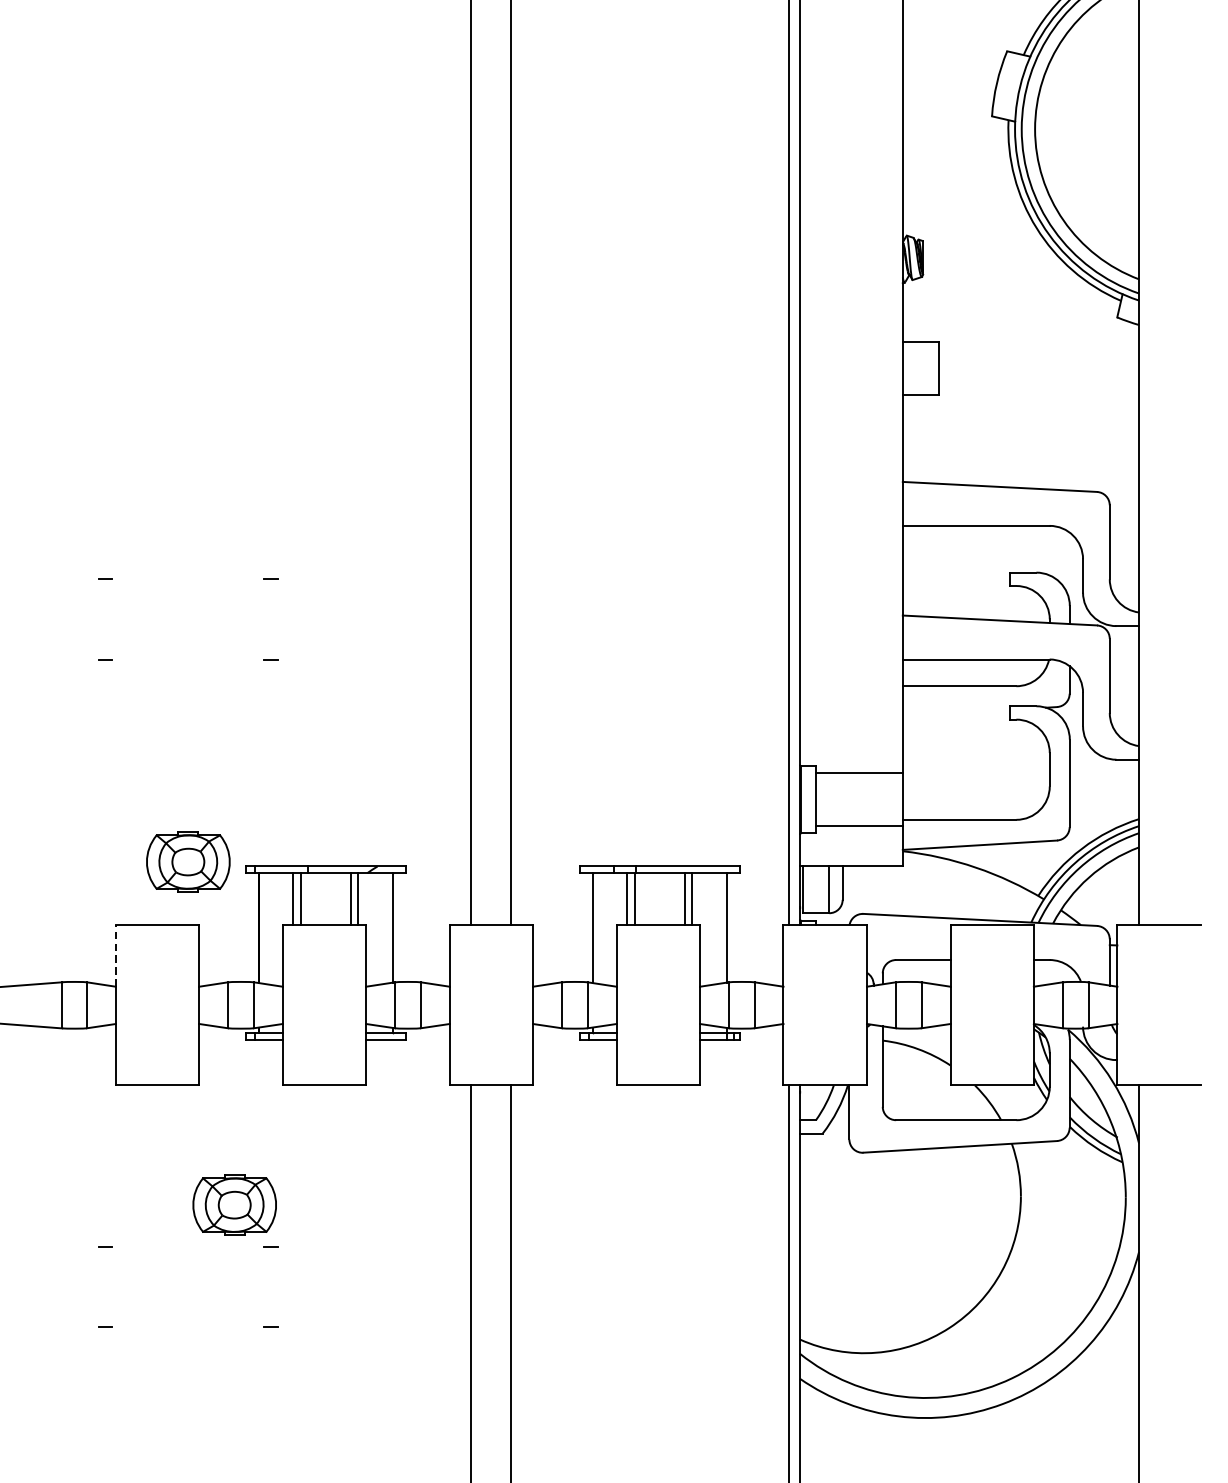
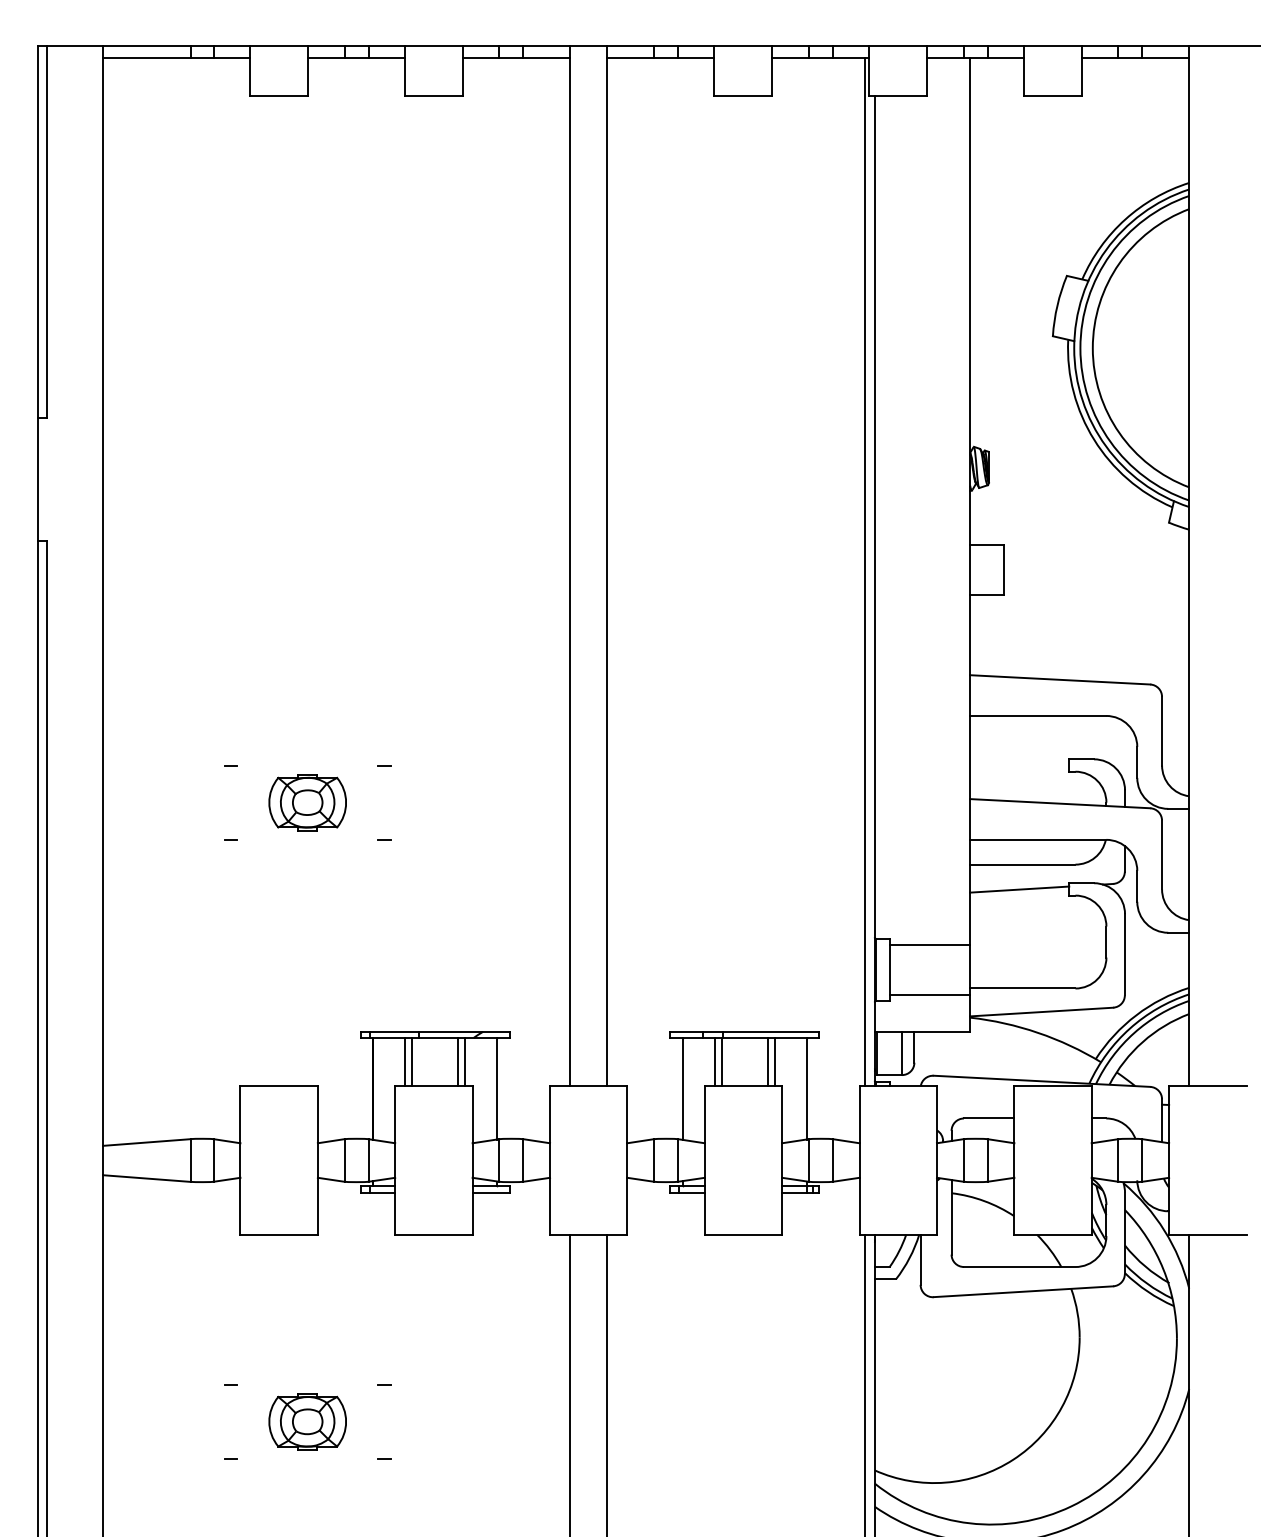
line: (956, 713) -> (1019, 889), added
part: (188, 861) -> (307, 802), moved
line: (115, 955) -> (240, 1114), dashed -> solid
part: (234, 1204) -> (307, 1421), moved

